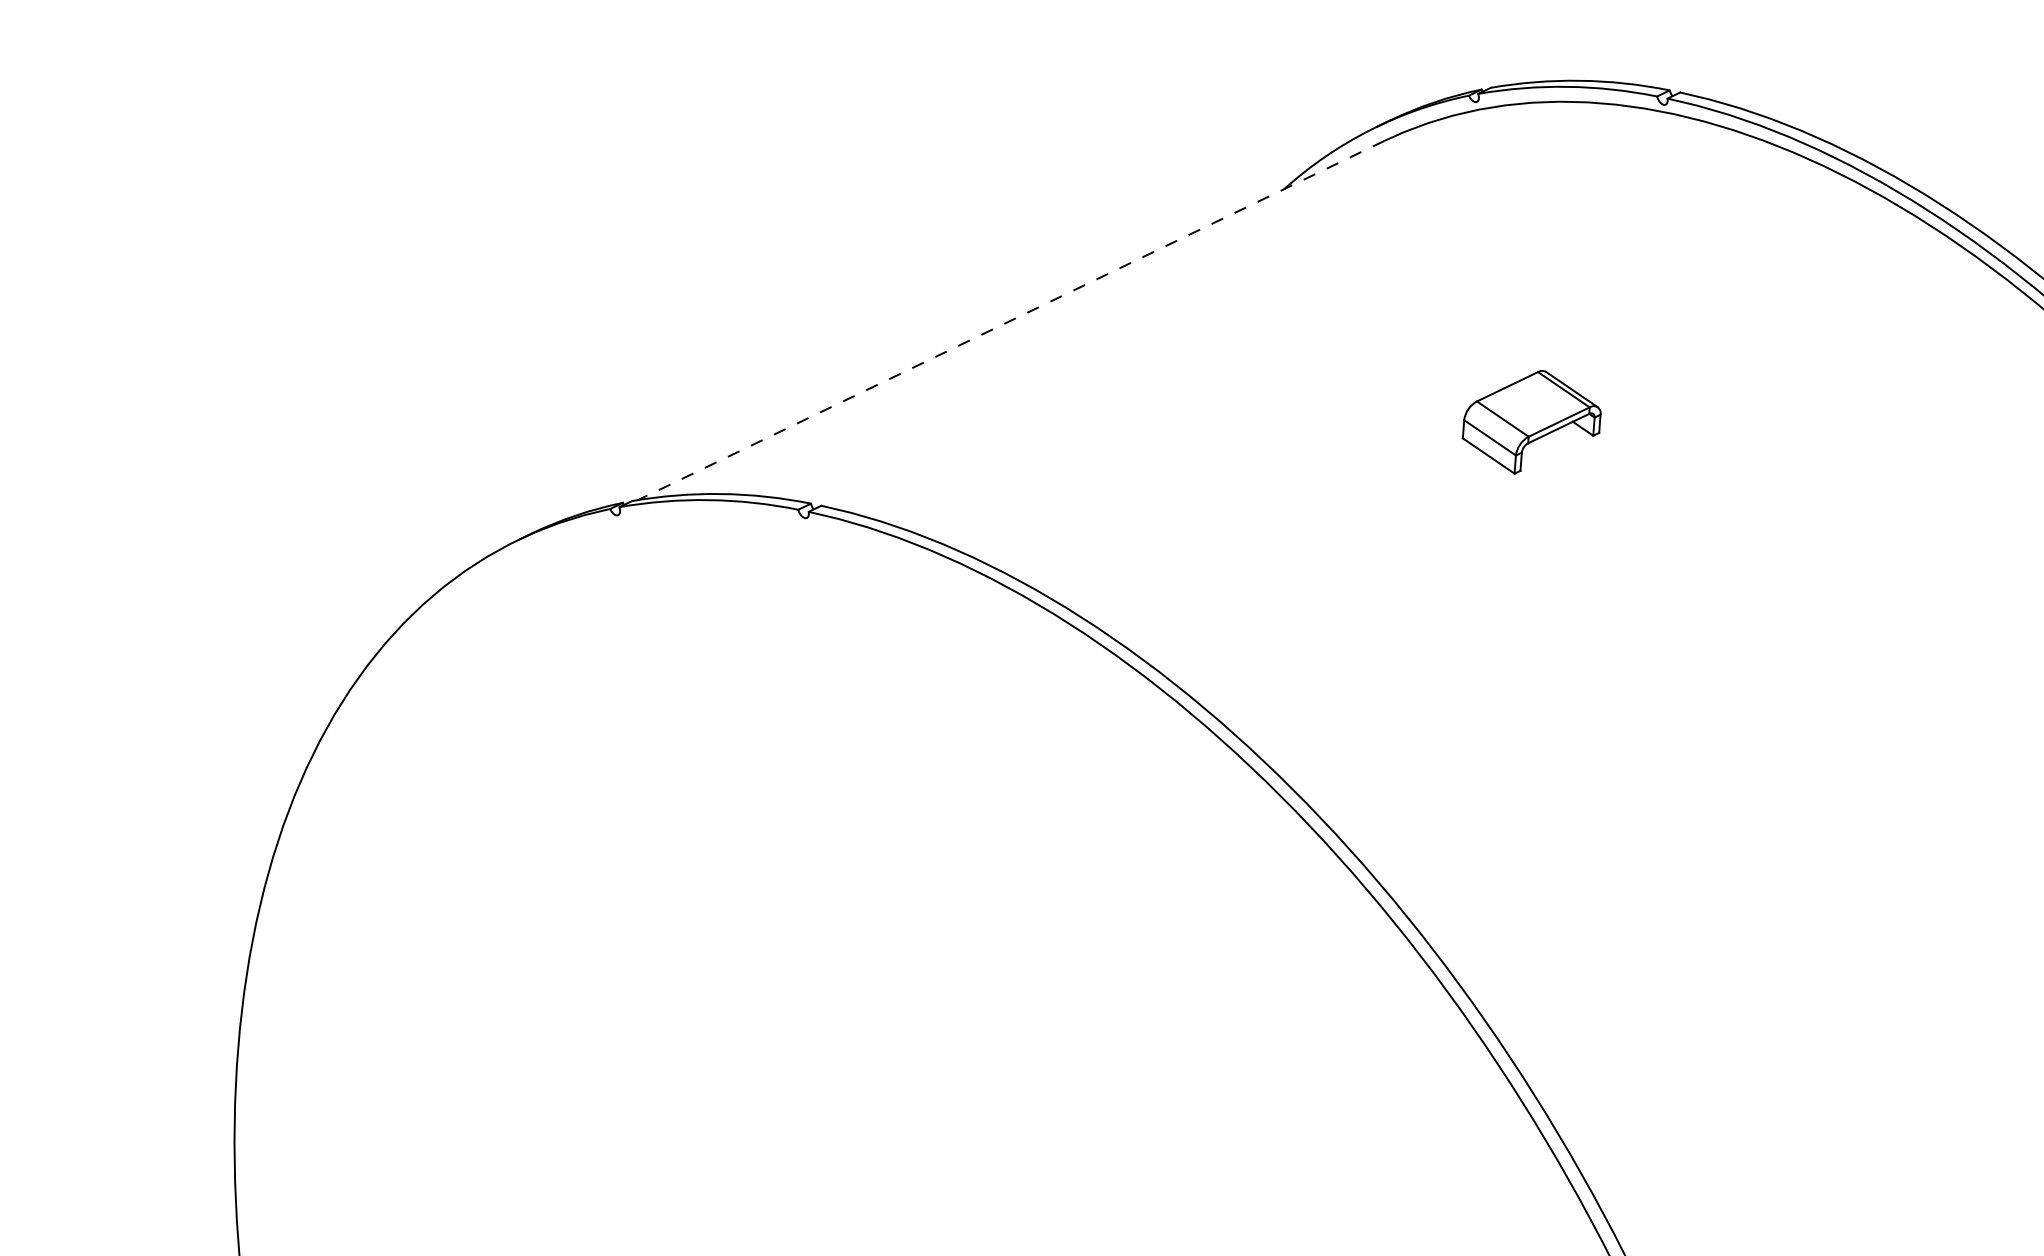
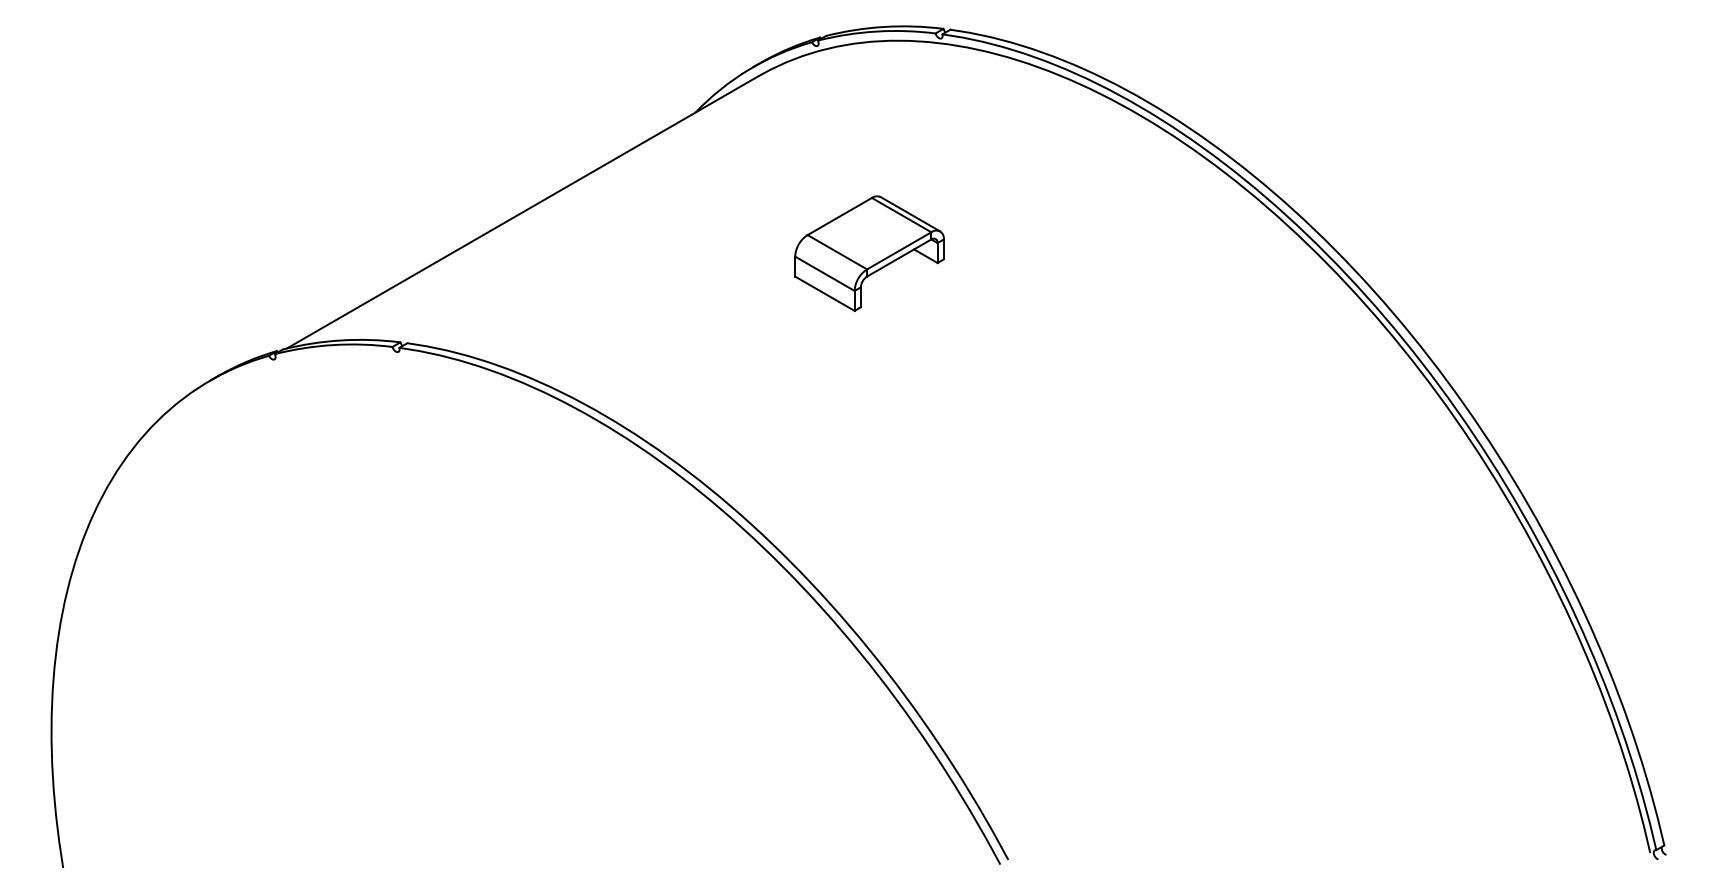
line: (1010, 320) -> (522, 212), dashed -> solid
part: (1532, 422) -> (869, 253), size x1.67

